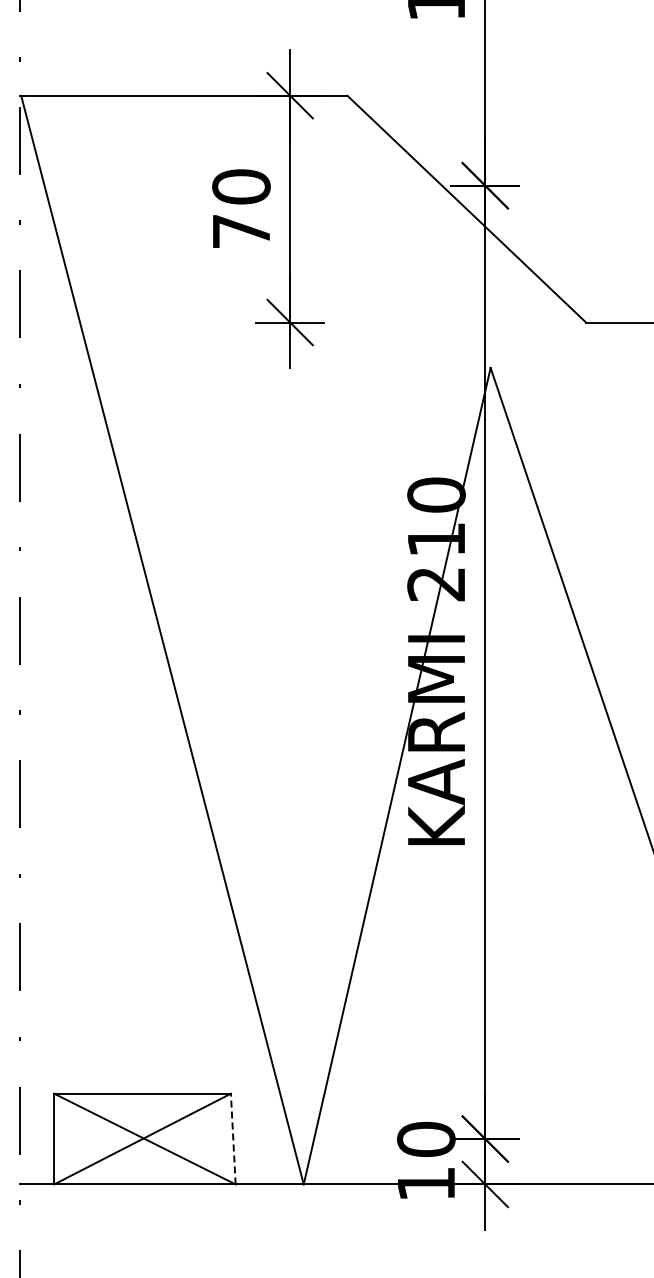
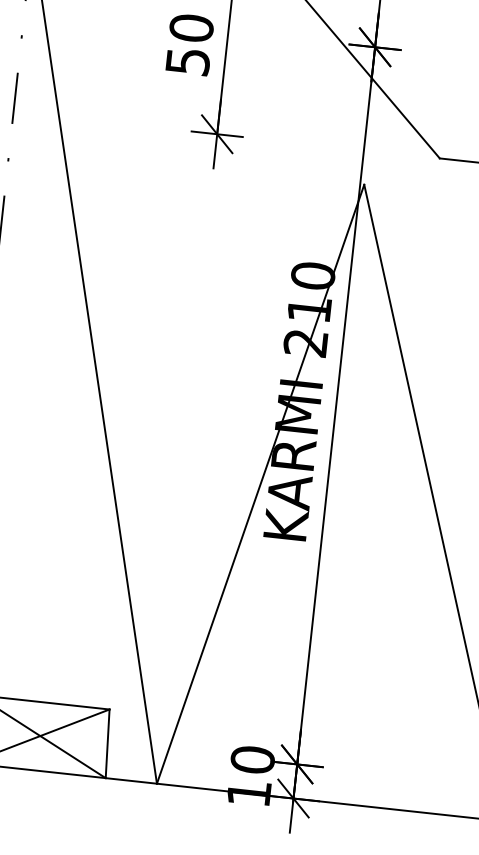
text: (241, 231) -> (188, 61), 70 -> 50
line: (233, 1138) -> (107, 743), dashed -> solid

